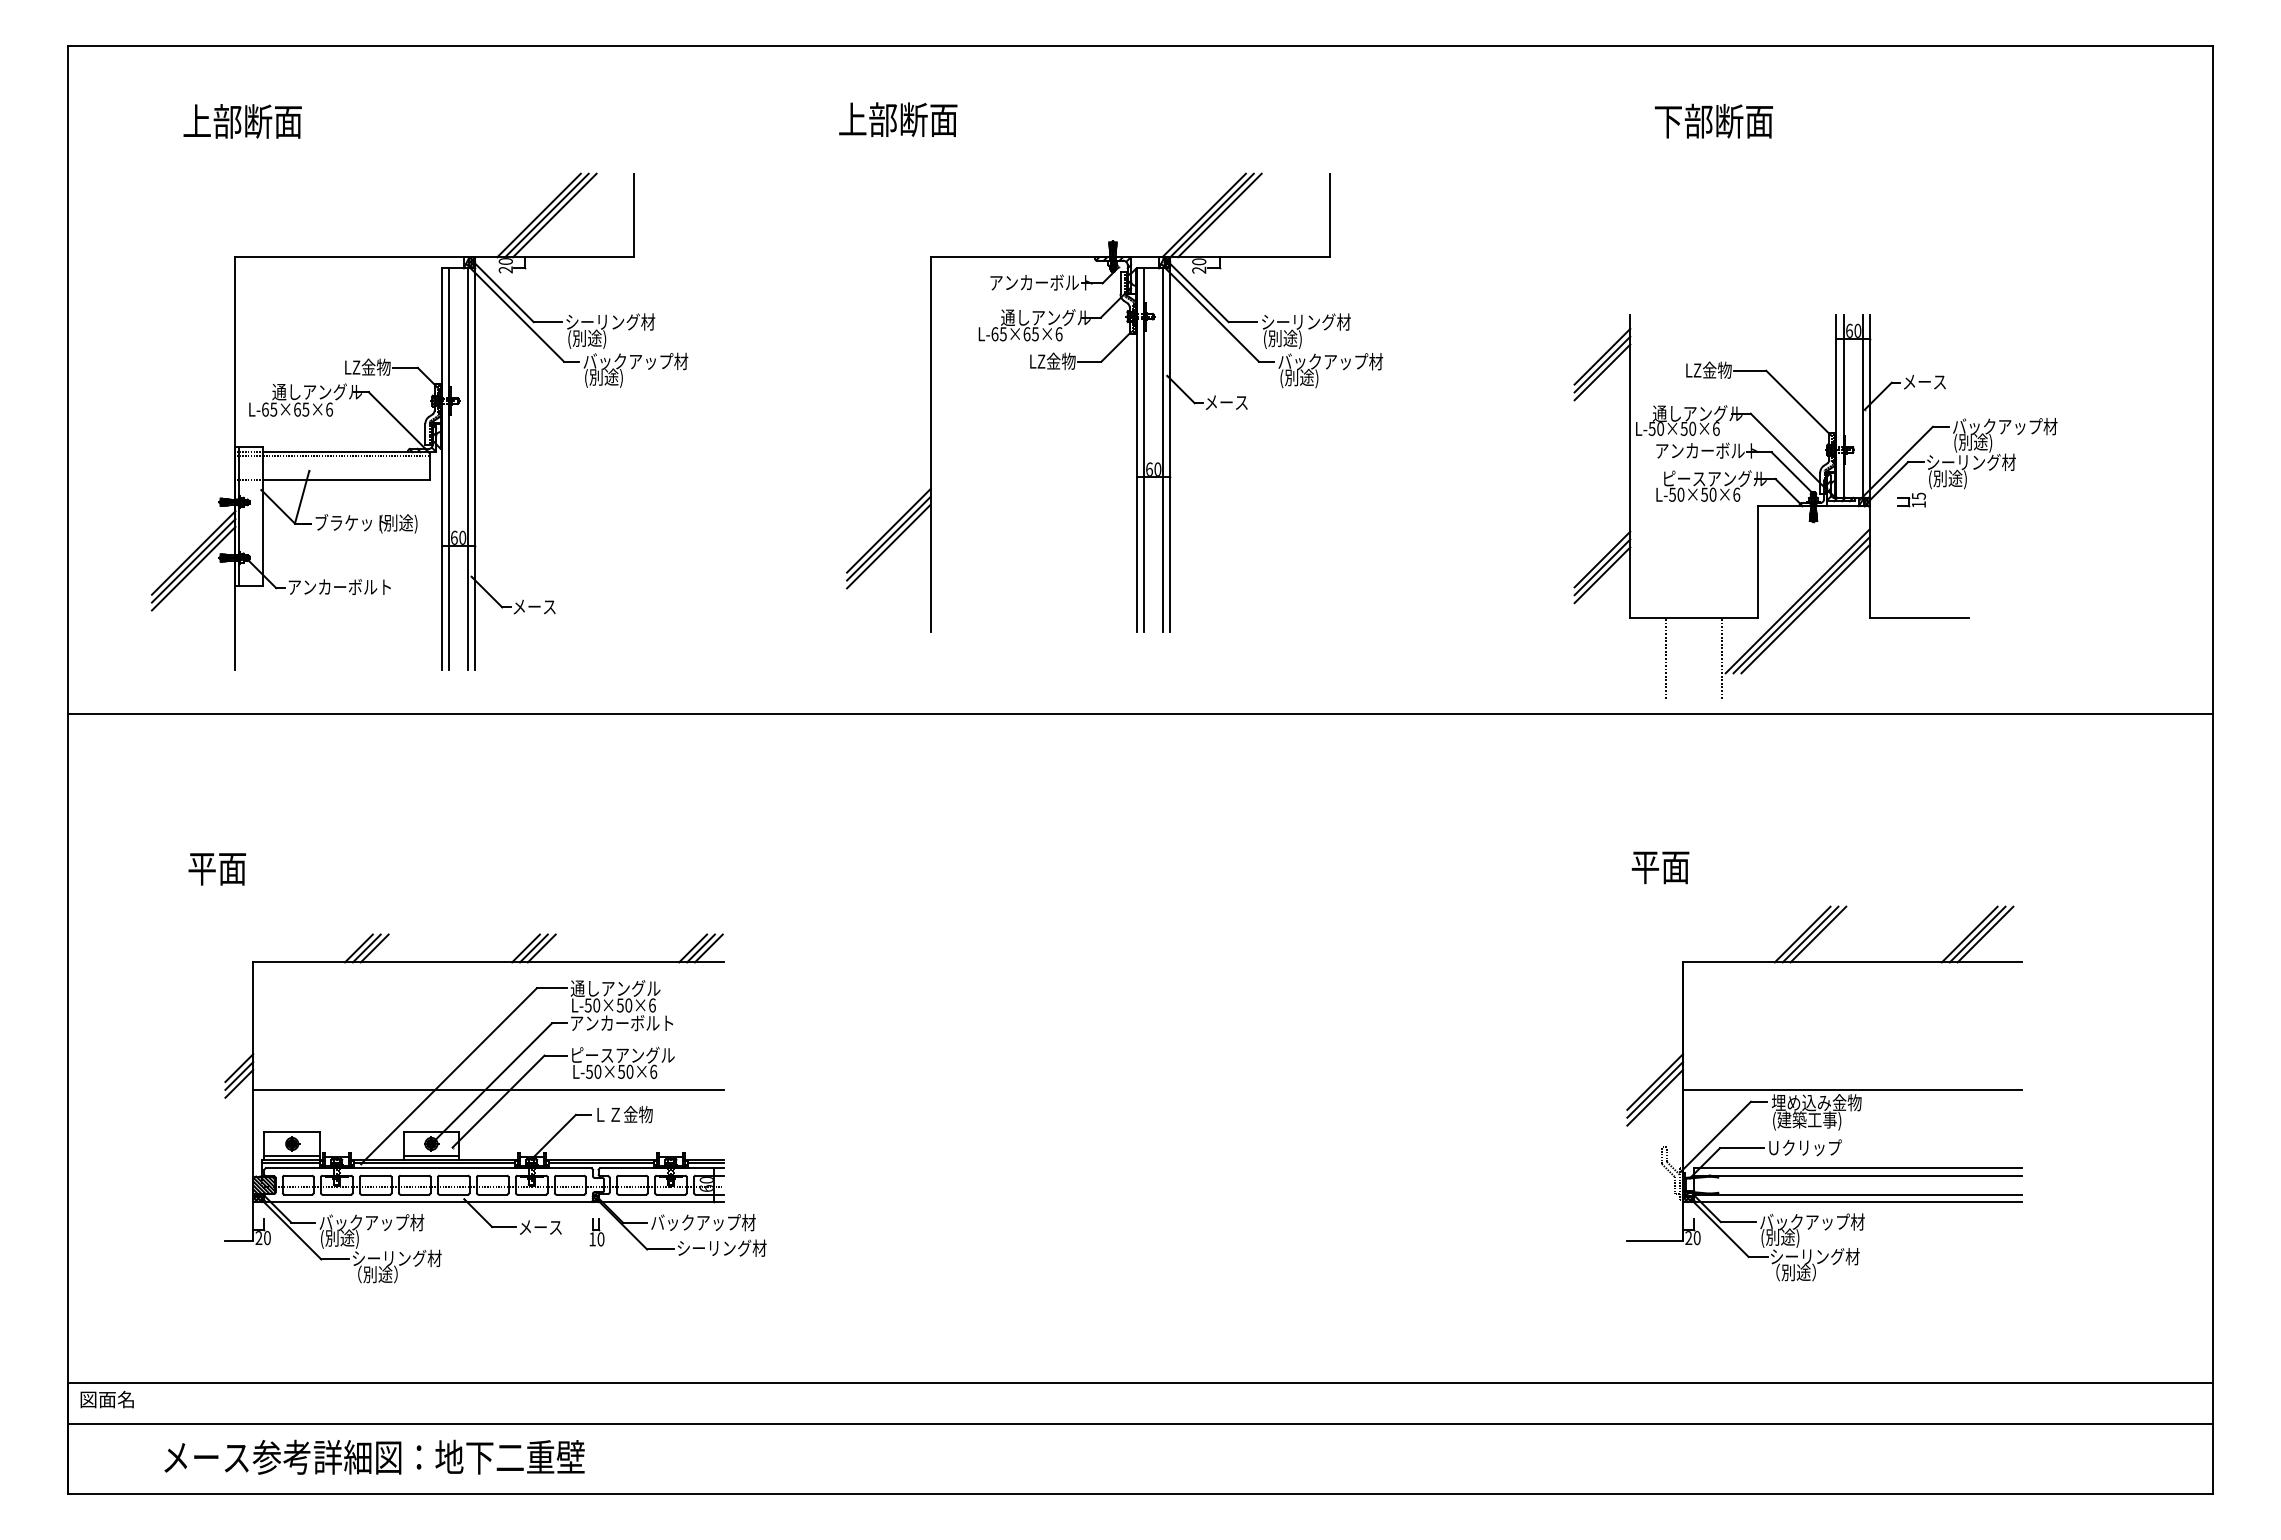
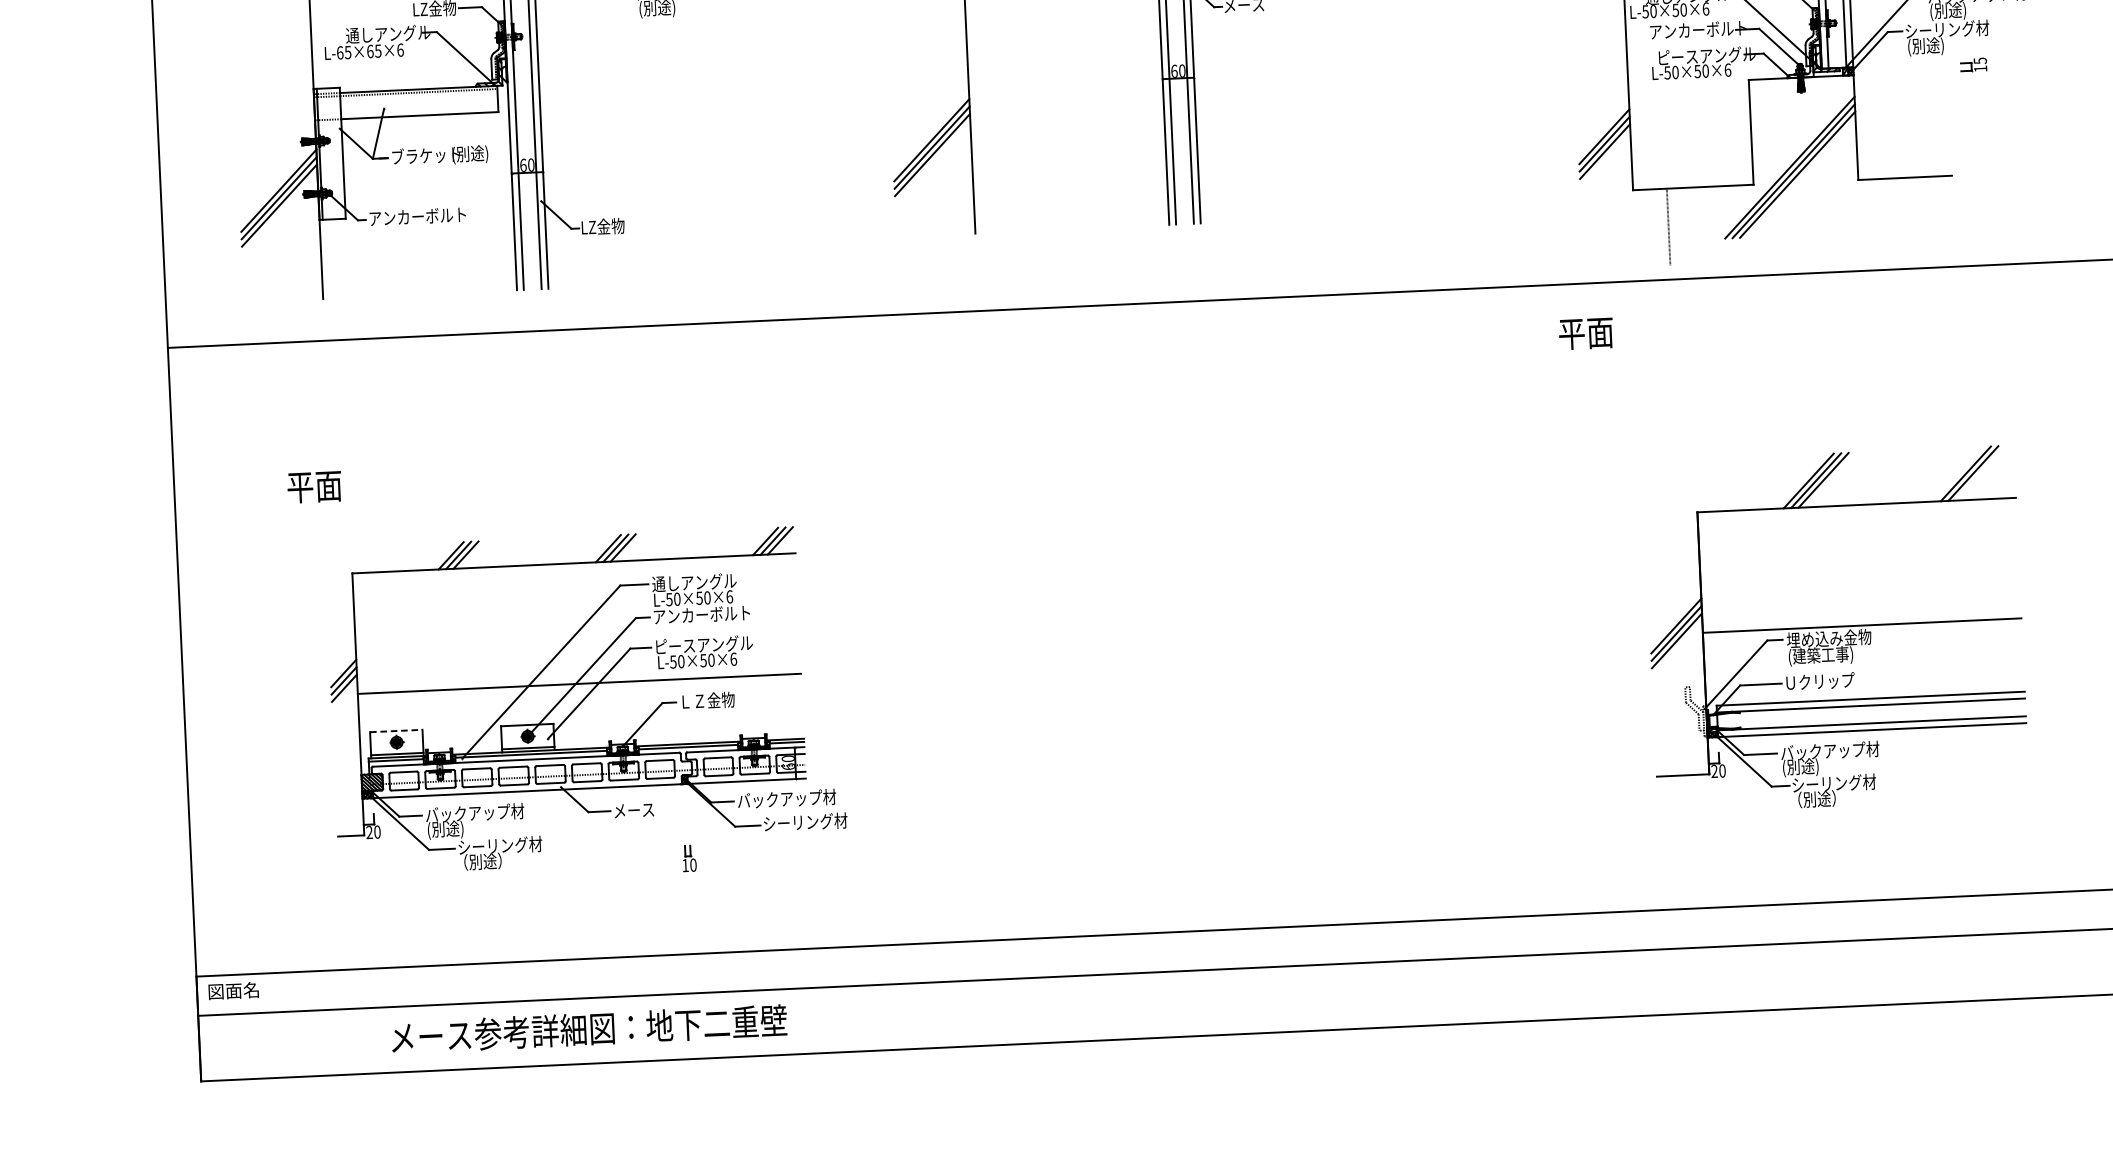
part: (1911, 499) -> (1973, 64), moved
text: (535, 606) -> (602, 226), メース -> LZ金物
line: (1721, 658) -> (1720, 224), removed
text: (1660, 867) -> (1586, 333), moved
line: (1985, 934) -> (1980, 473), removed
line: (292, 1131) -> (396, 730), solid -> dashed
part: (596, 1232) -> (688, 858), moved
text: (374, 1456) -> (589, 1028), moved

